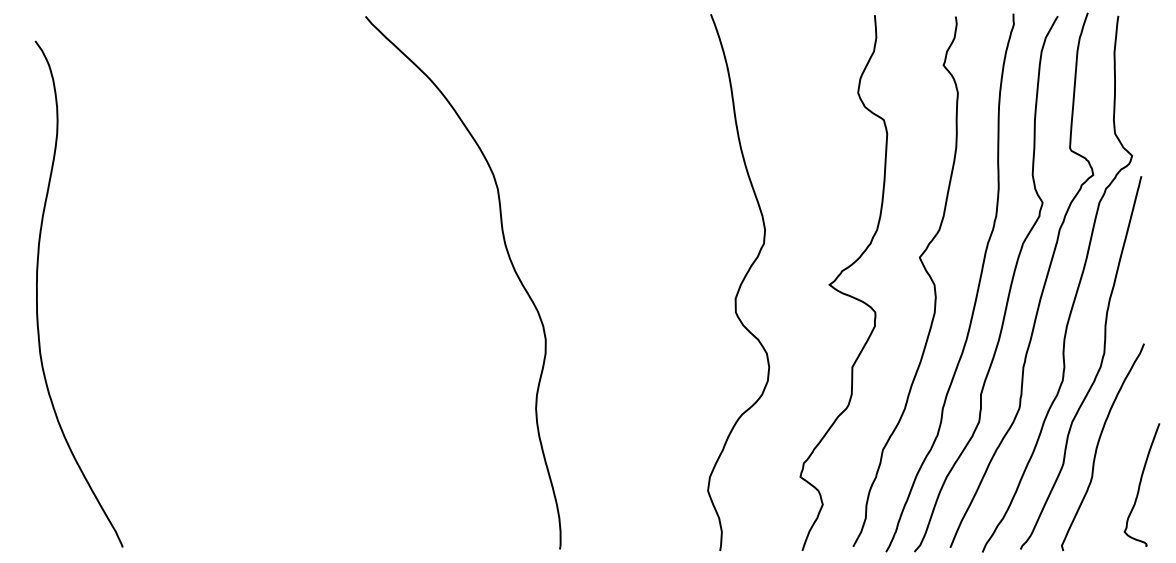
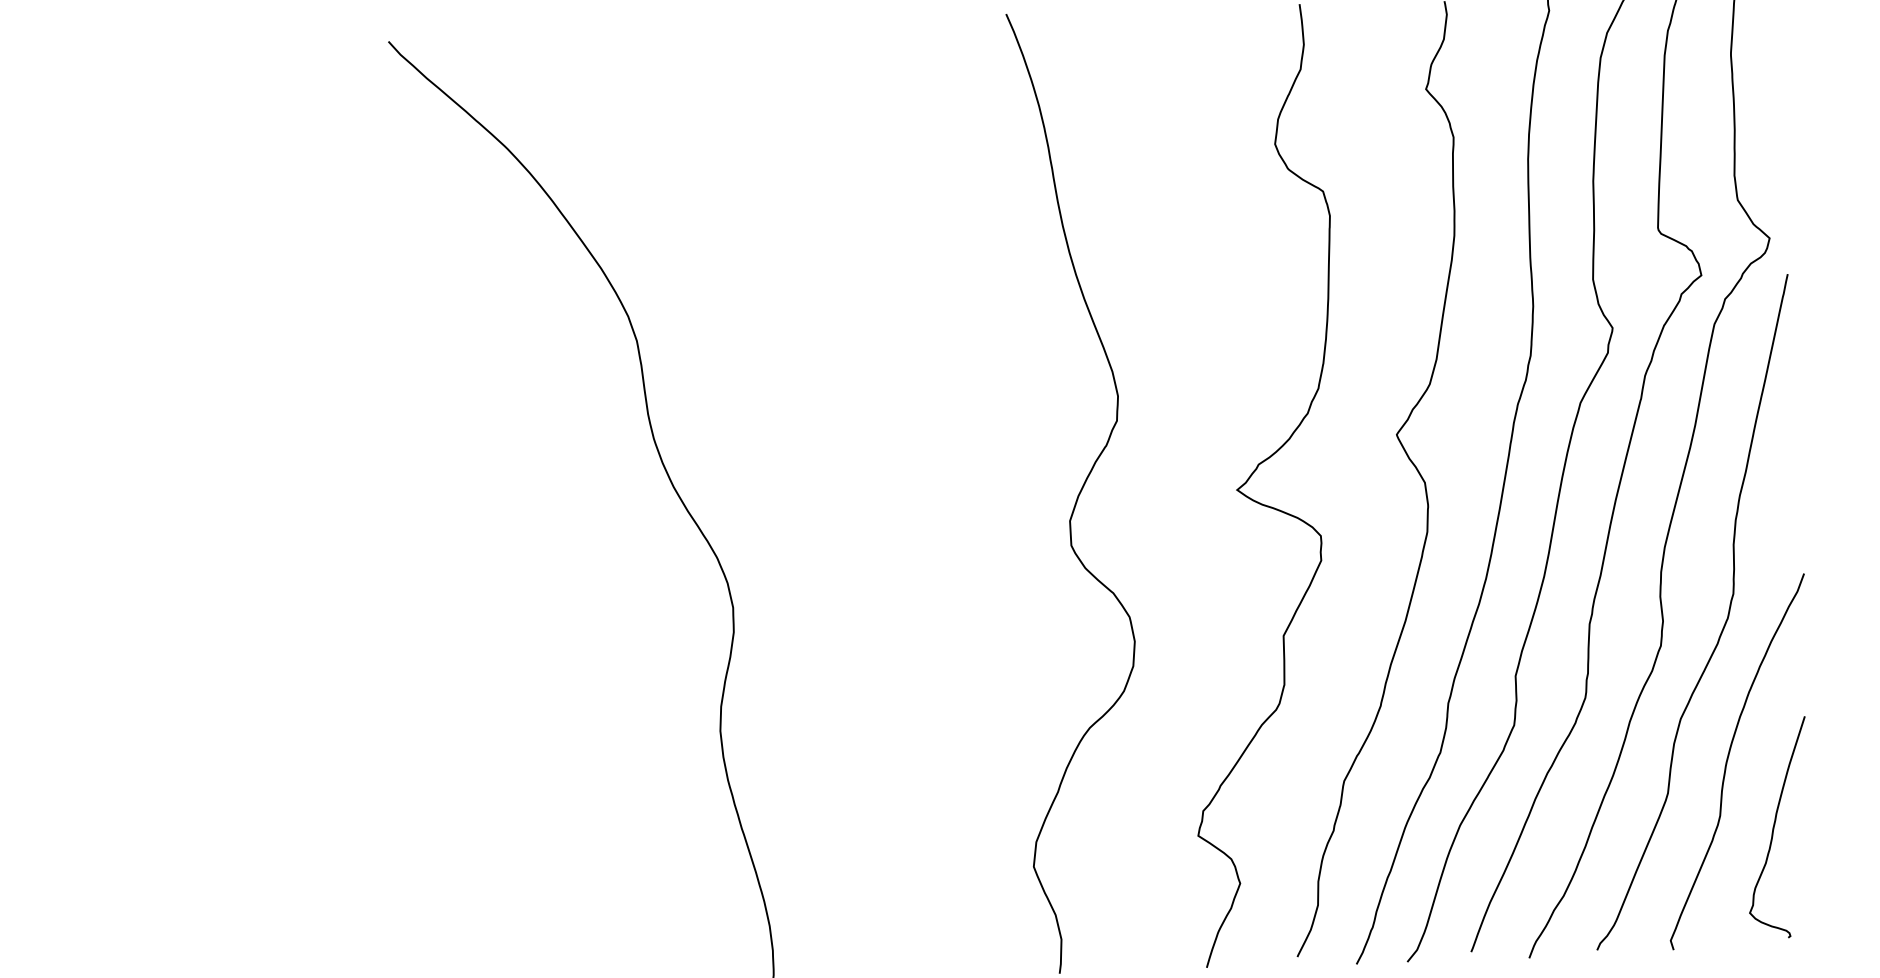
curve: (1140, 485) -> (1775, 828), moved

